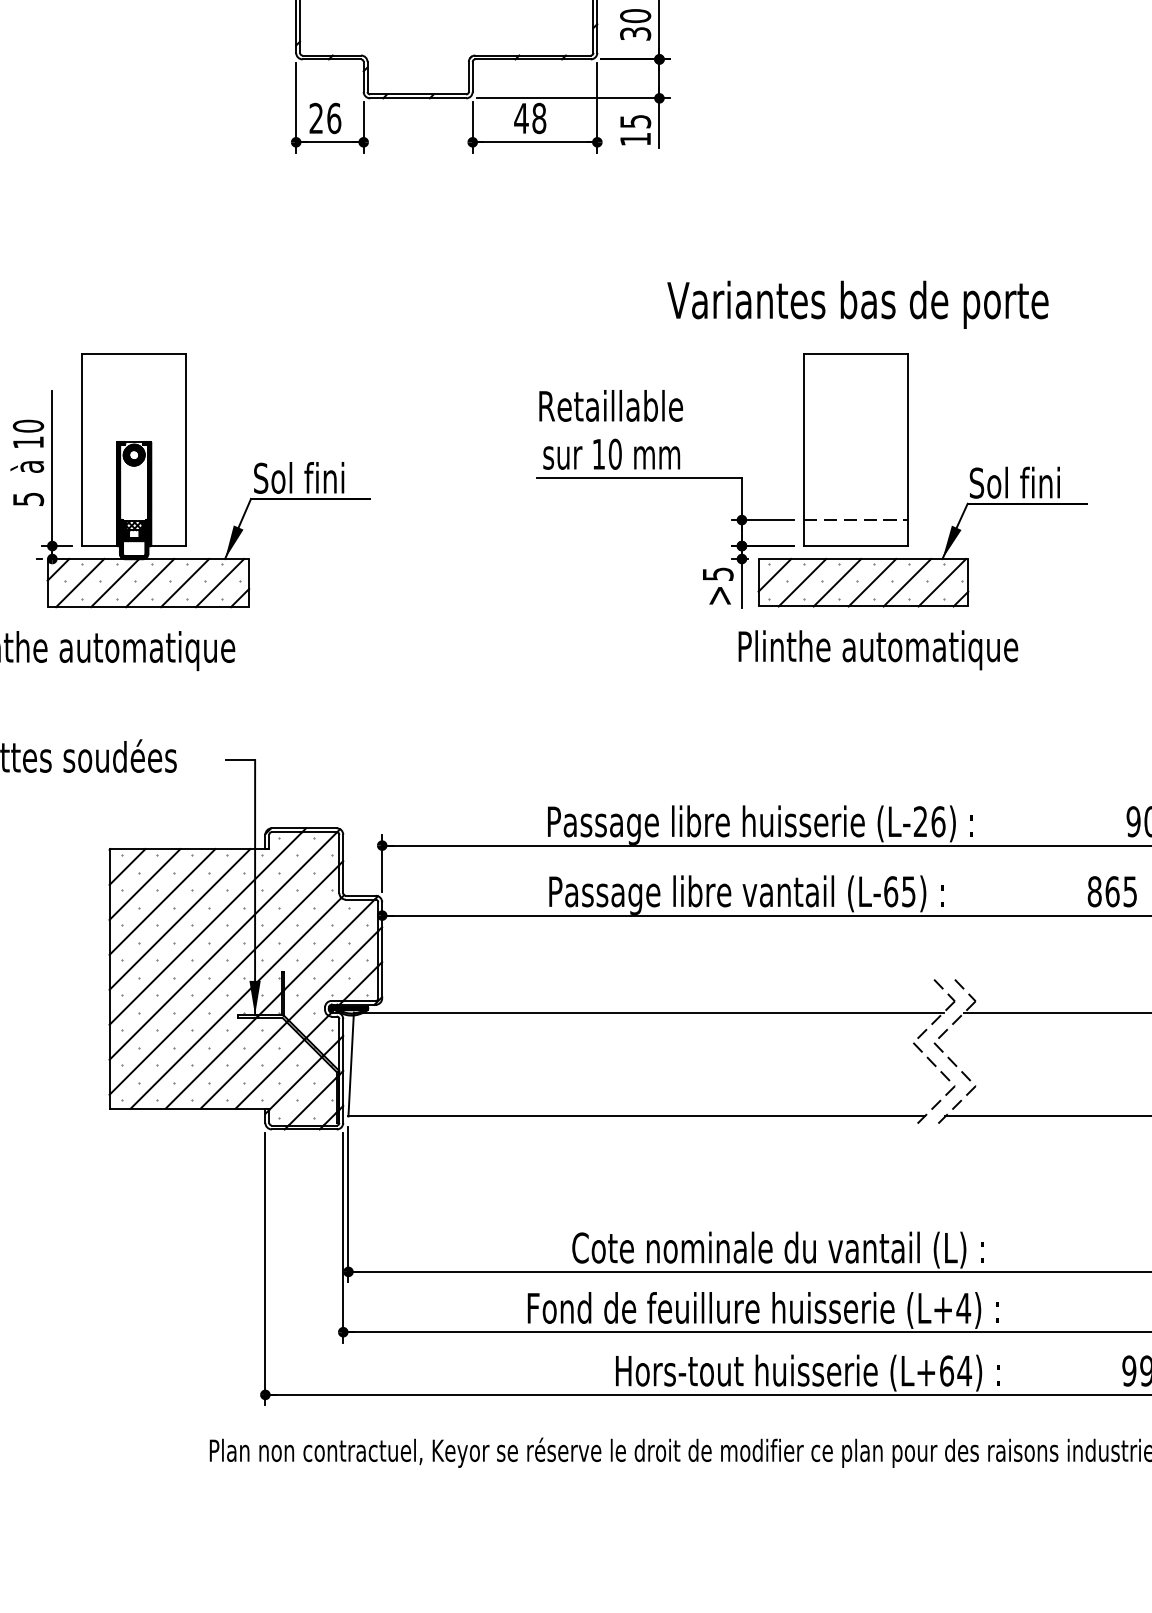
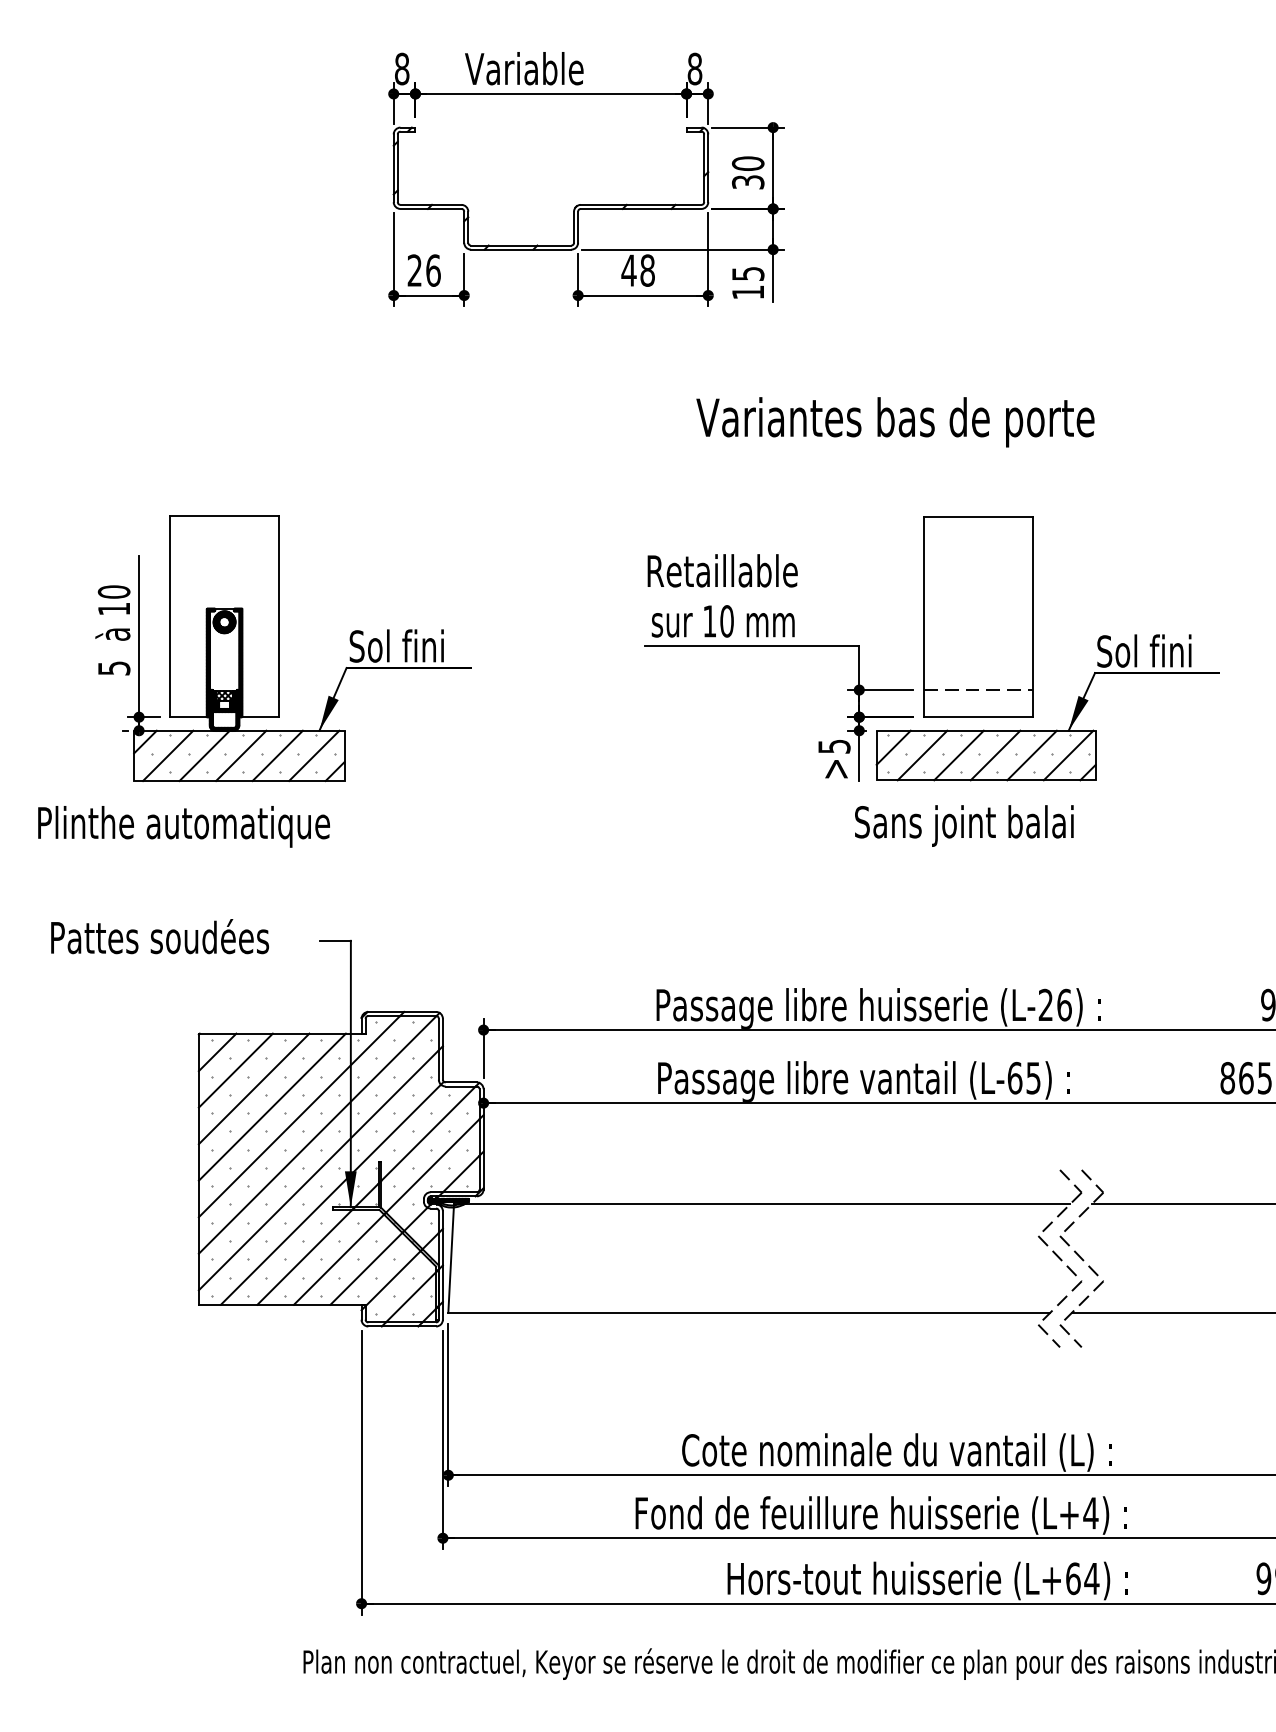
text: (858, 305) -> (895, 422), moved
text: (878, 649) -> (1001, 825), Plinthe automatique -> Sans joint balai
line: (924, 1138) -> (1049, 1335), added
line: (944, 1138) -> (1070, 1335), added

